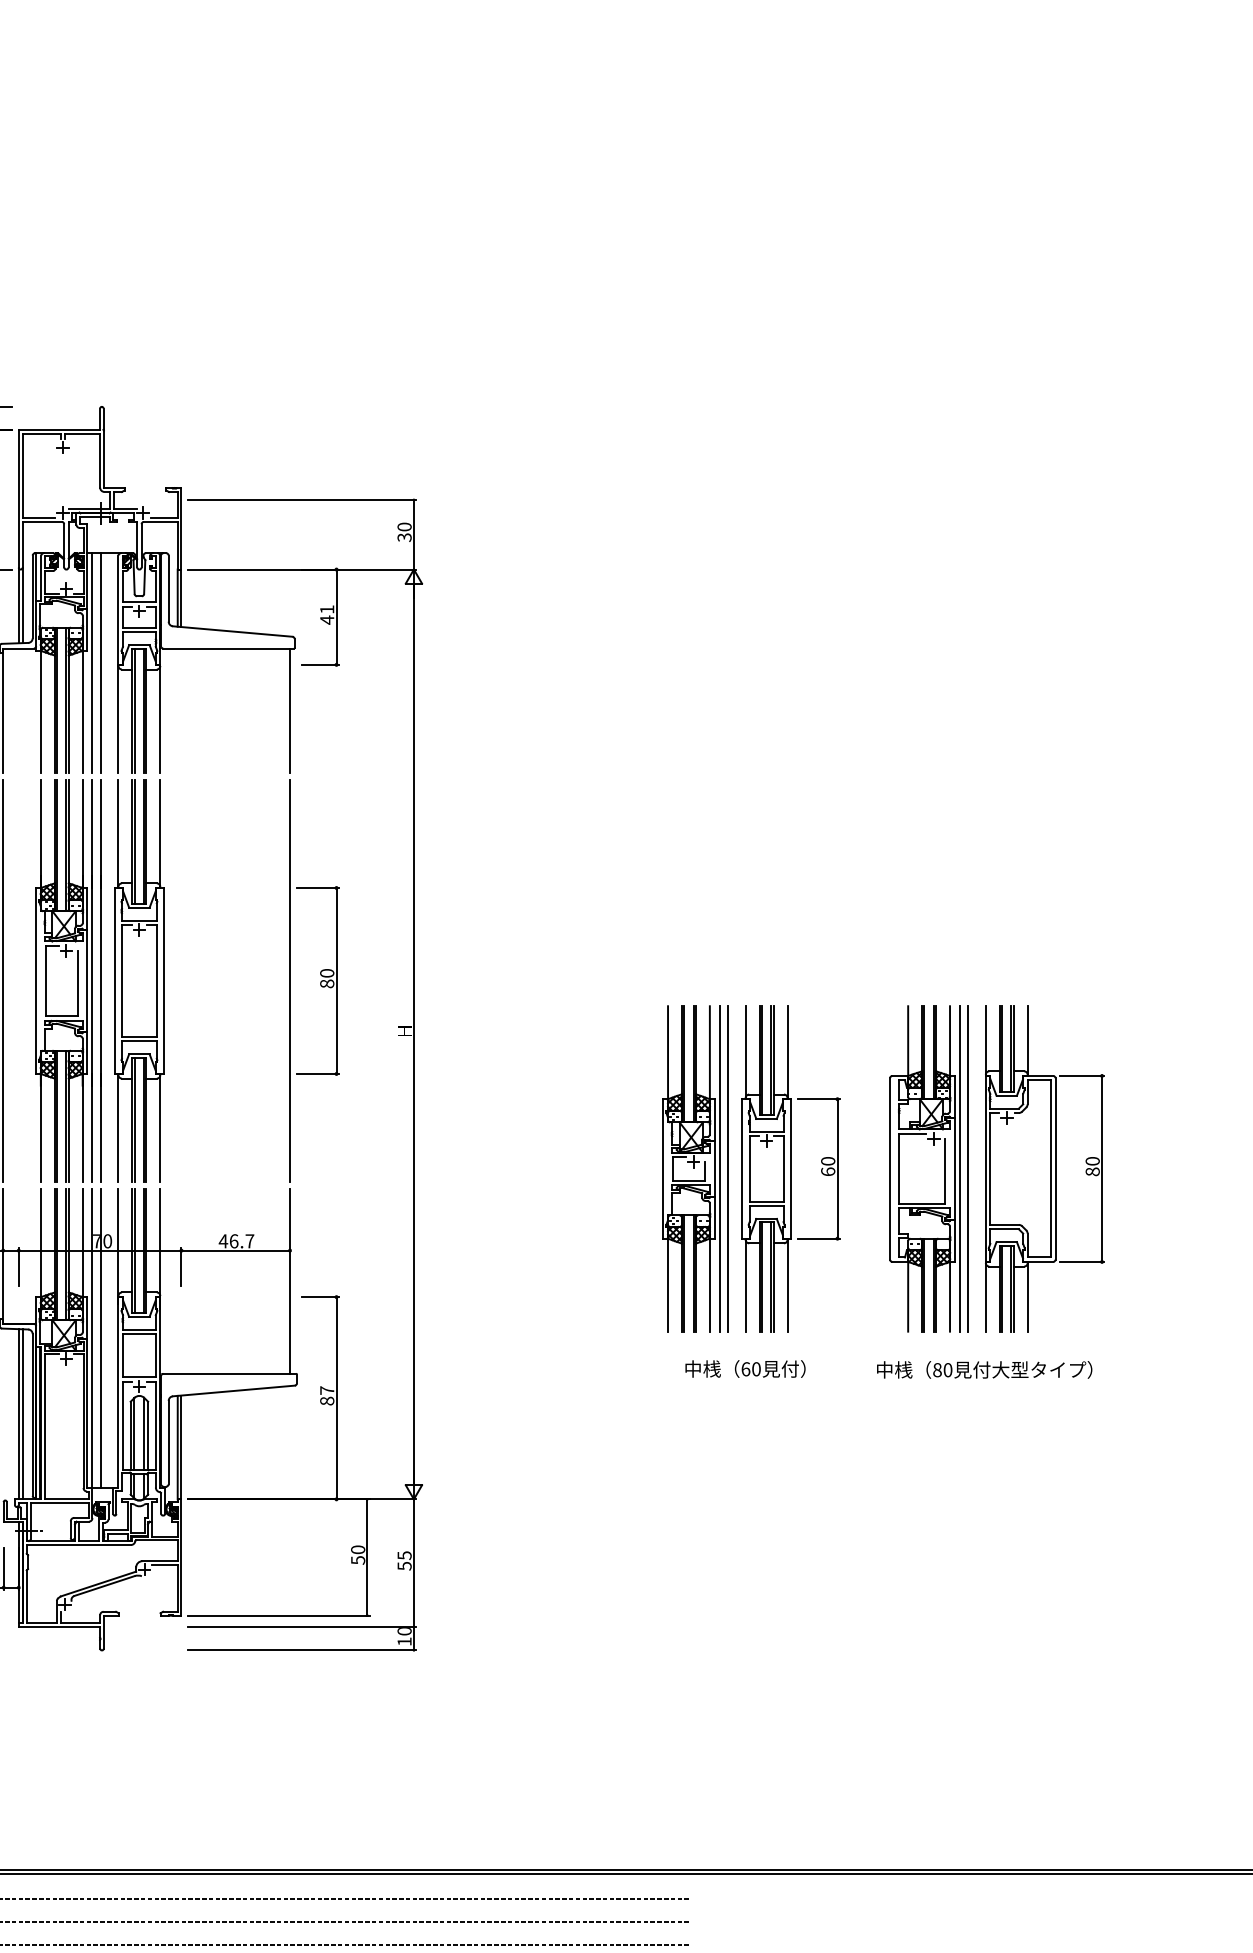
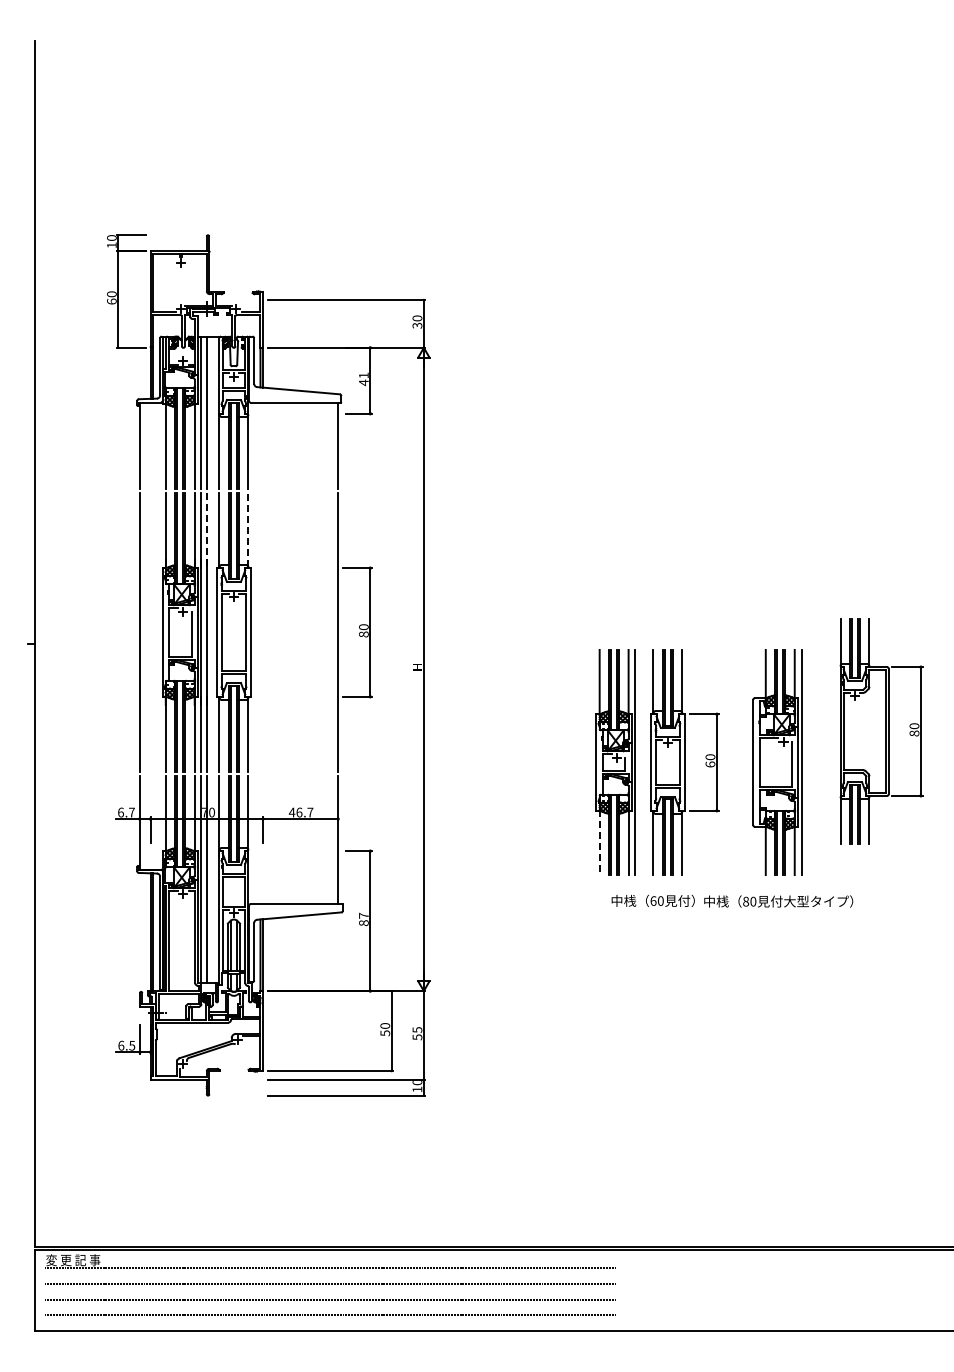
line: (160, 833) -> (248, 530), solid -> dashed
line: (101, 835) -> (207, 531), solid -> dashed
line: (728, 1168) -> (641, 762), removed
line: (968, 1168) -> (807, 762), removed
part: (1045, 1168) -> (881, 731), moved
line: (667, 1284) -> (599, 842), solid -> dashed
text: (984, 1369) -> (778, 901), moved

